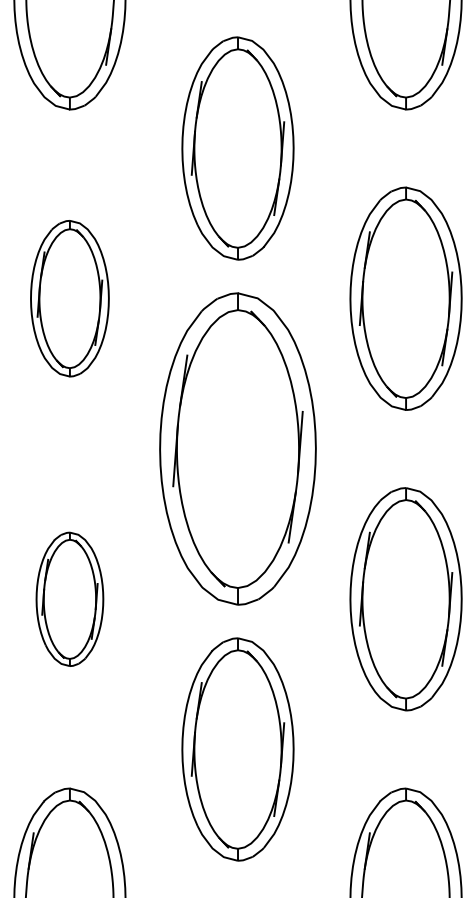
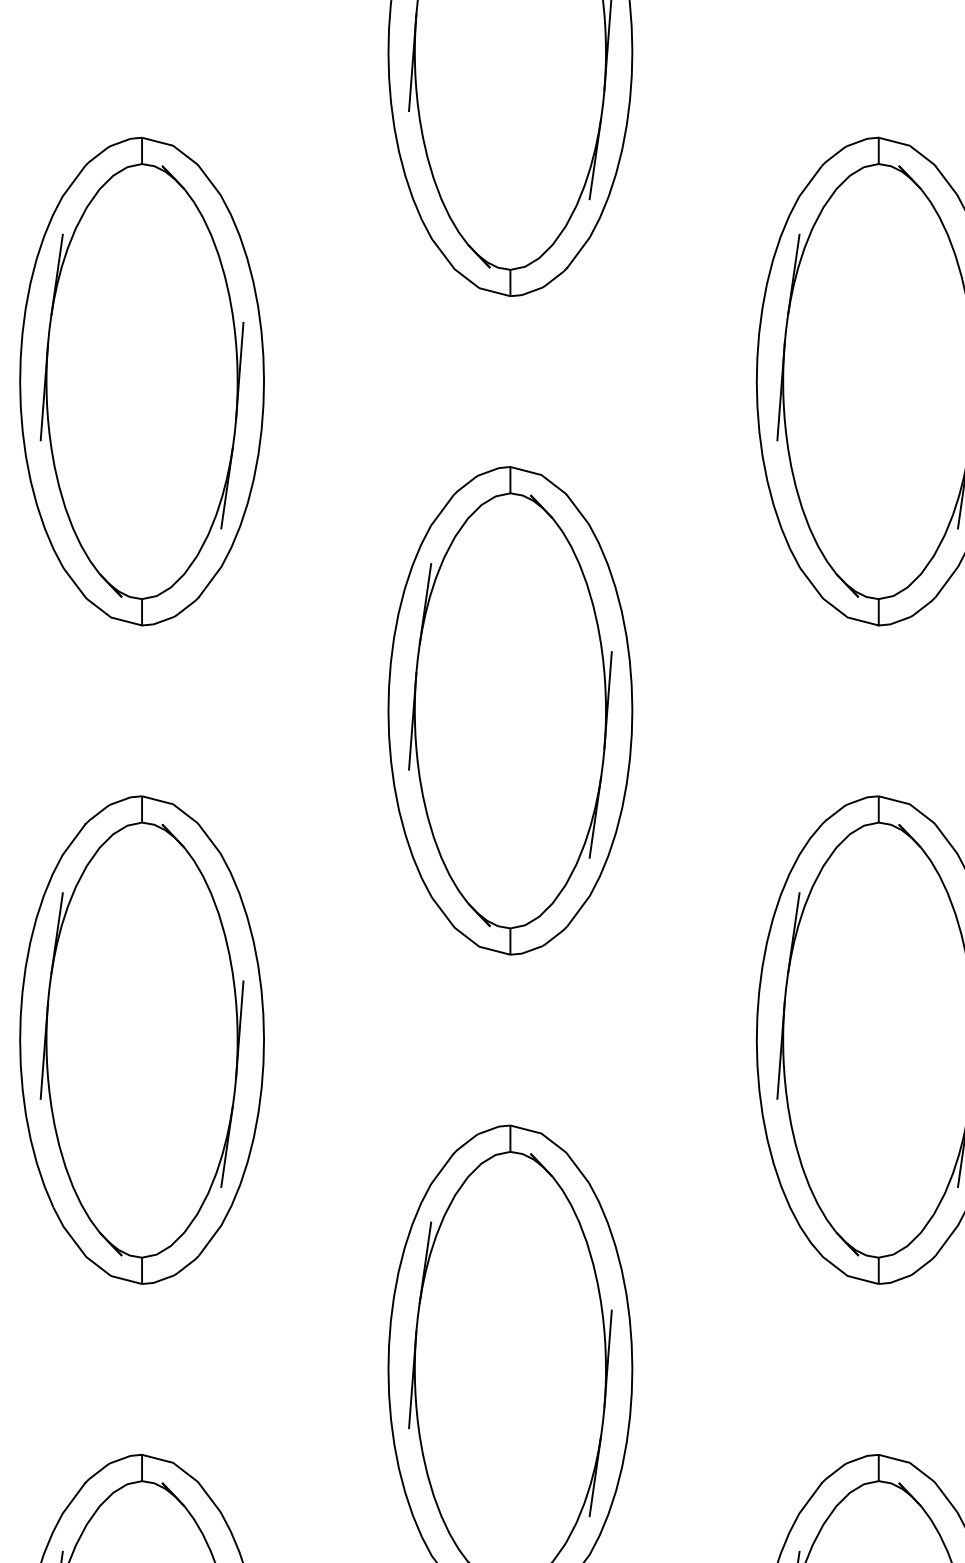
part: (69, 298) -> (141, 380), size x1.43
part: (237, 448) -> (509, 709), size x0.71
part: (69, 599) -> (141, 1040), size x1.67

